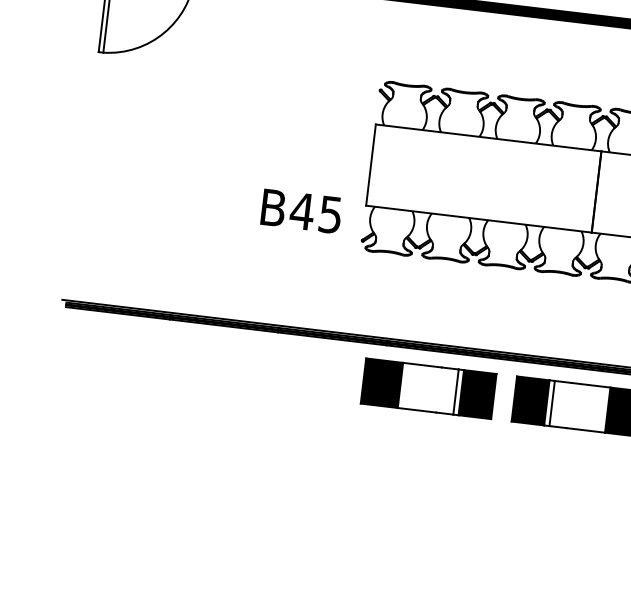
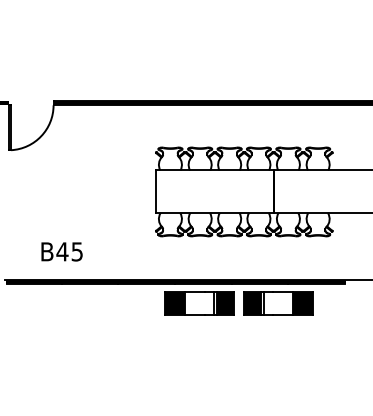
text: (300, 210) -> (61, 251), moved

